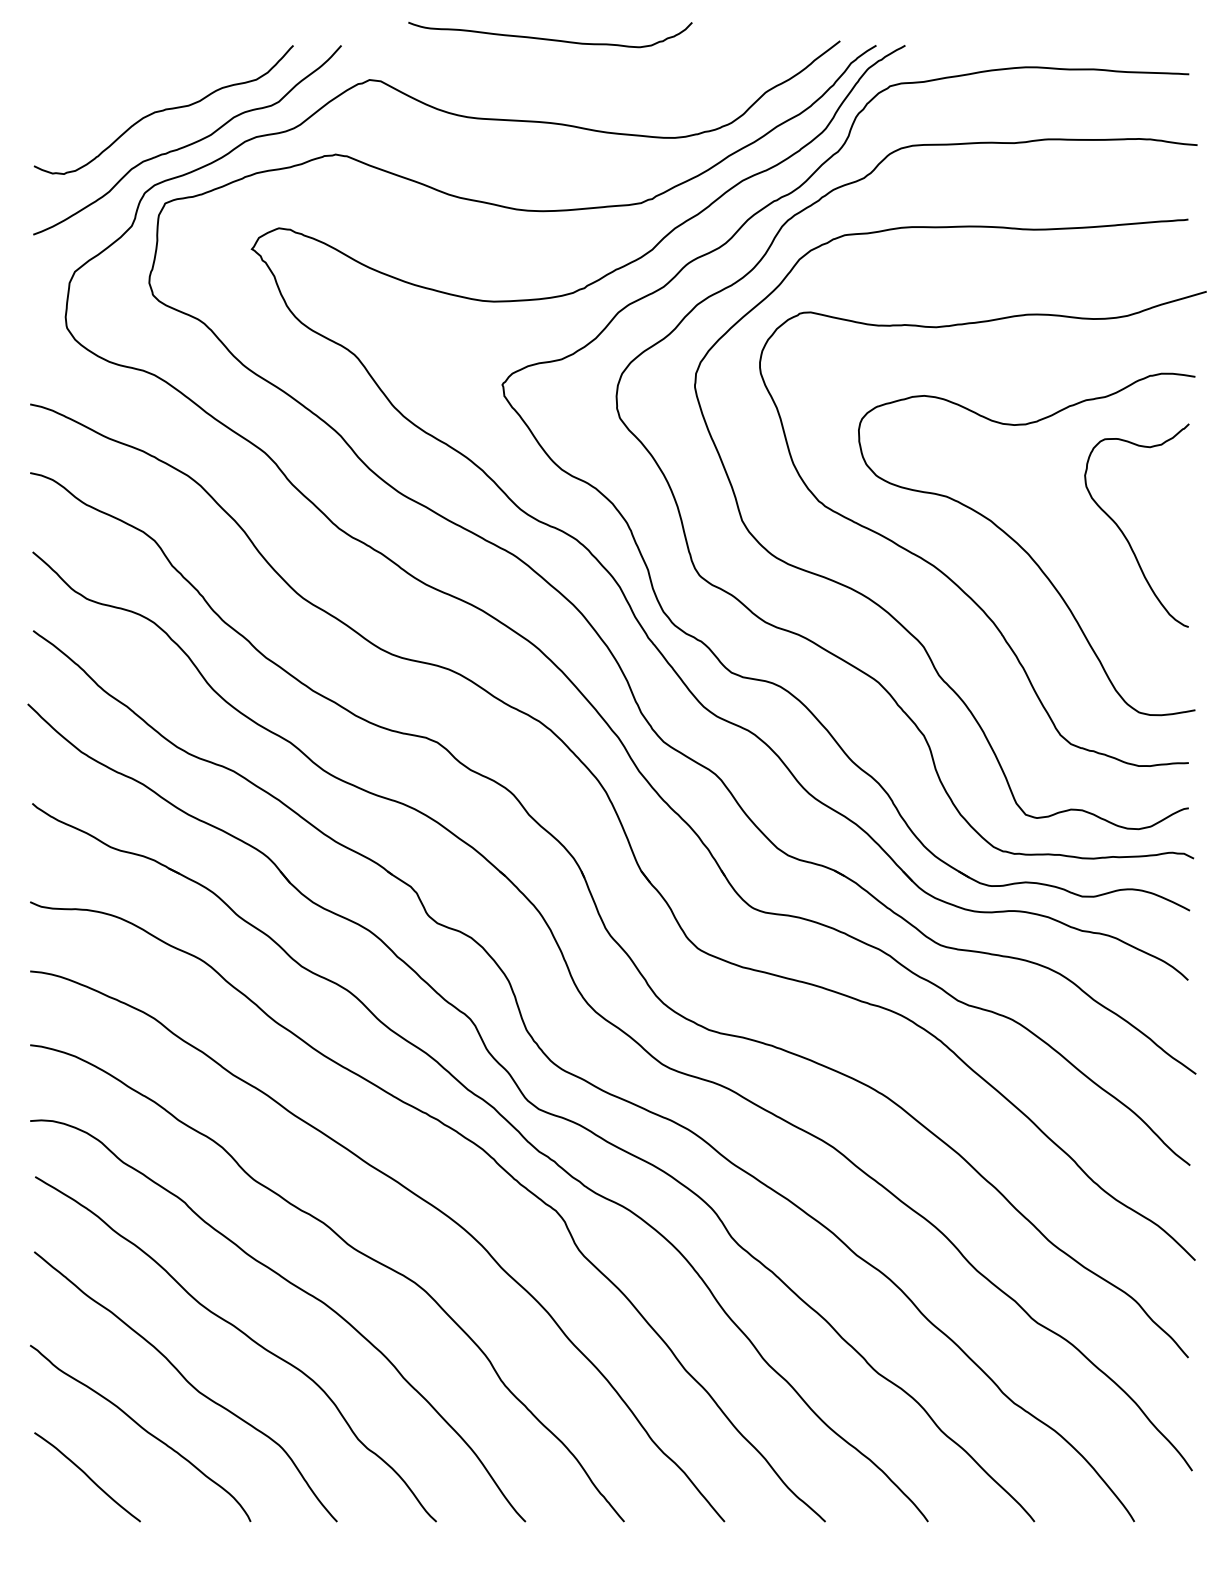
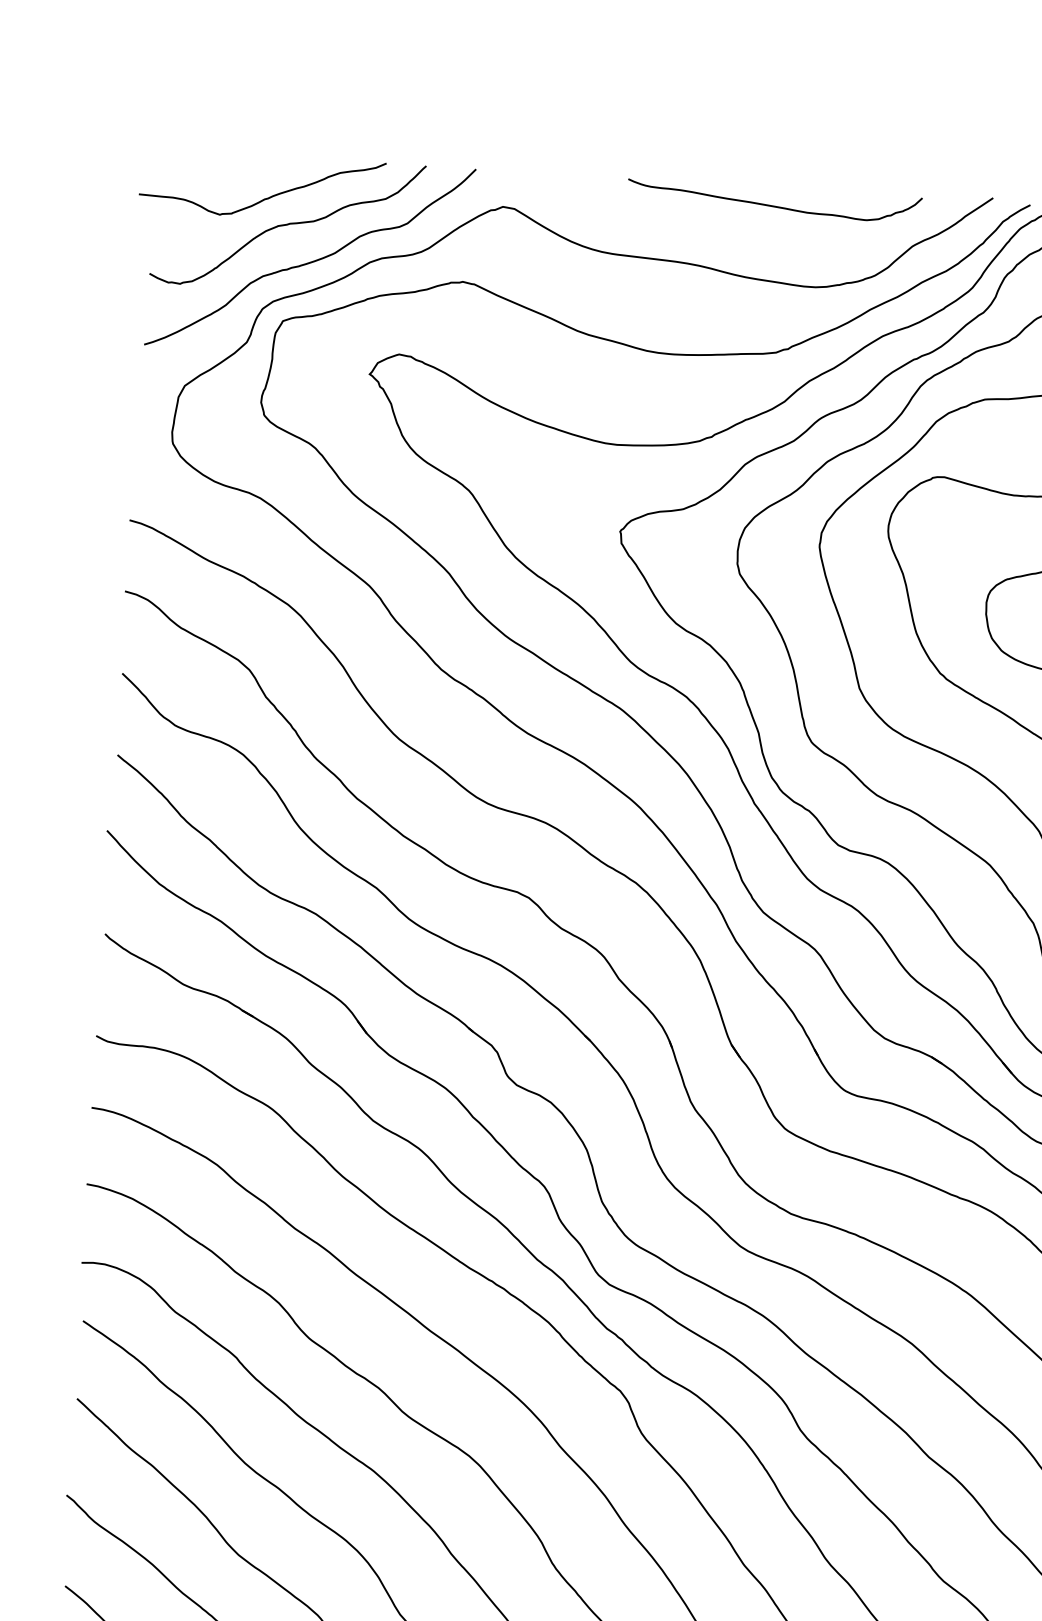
curve: (549, 38) -> (773, 205), moved
curve: (139, 86) -> (264, 198), added

